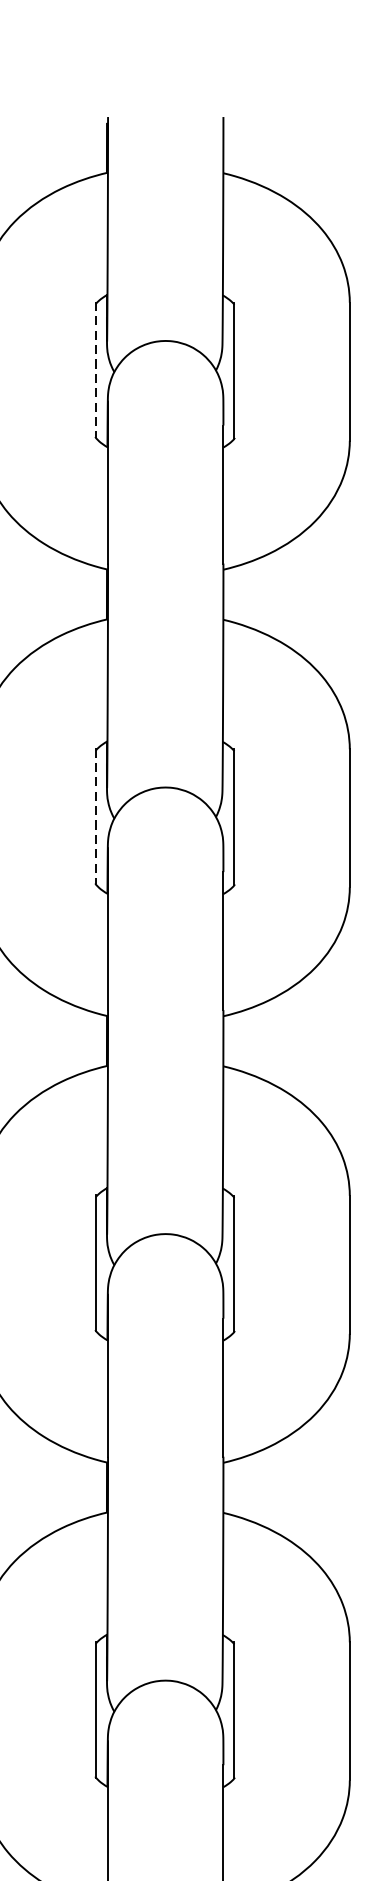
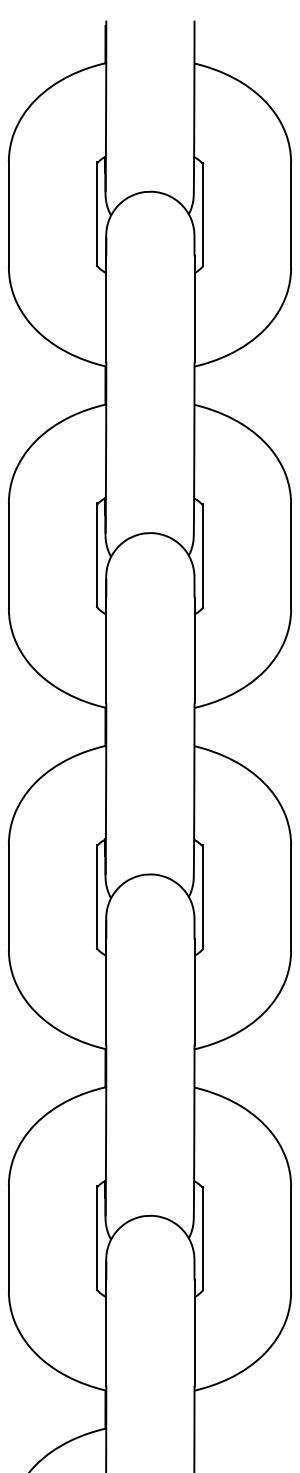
line: (96, 369) -> (97, 213), dashed -> solid
line: (96, 816) -> (97, 555), dashed -> solid

